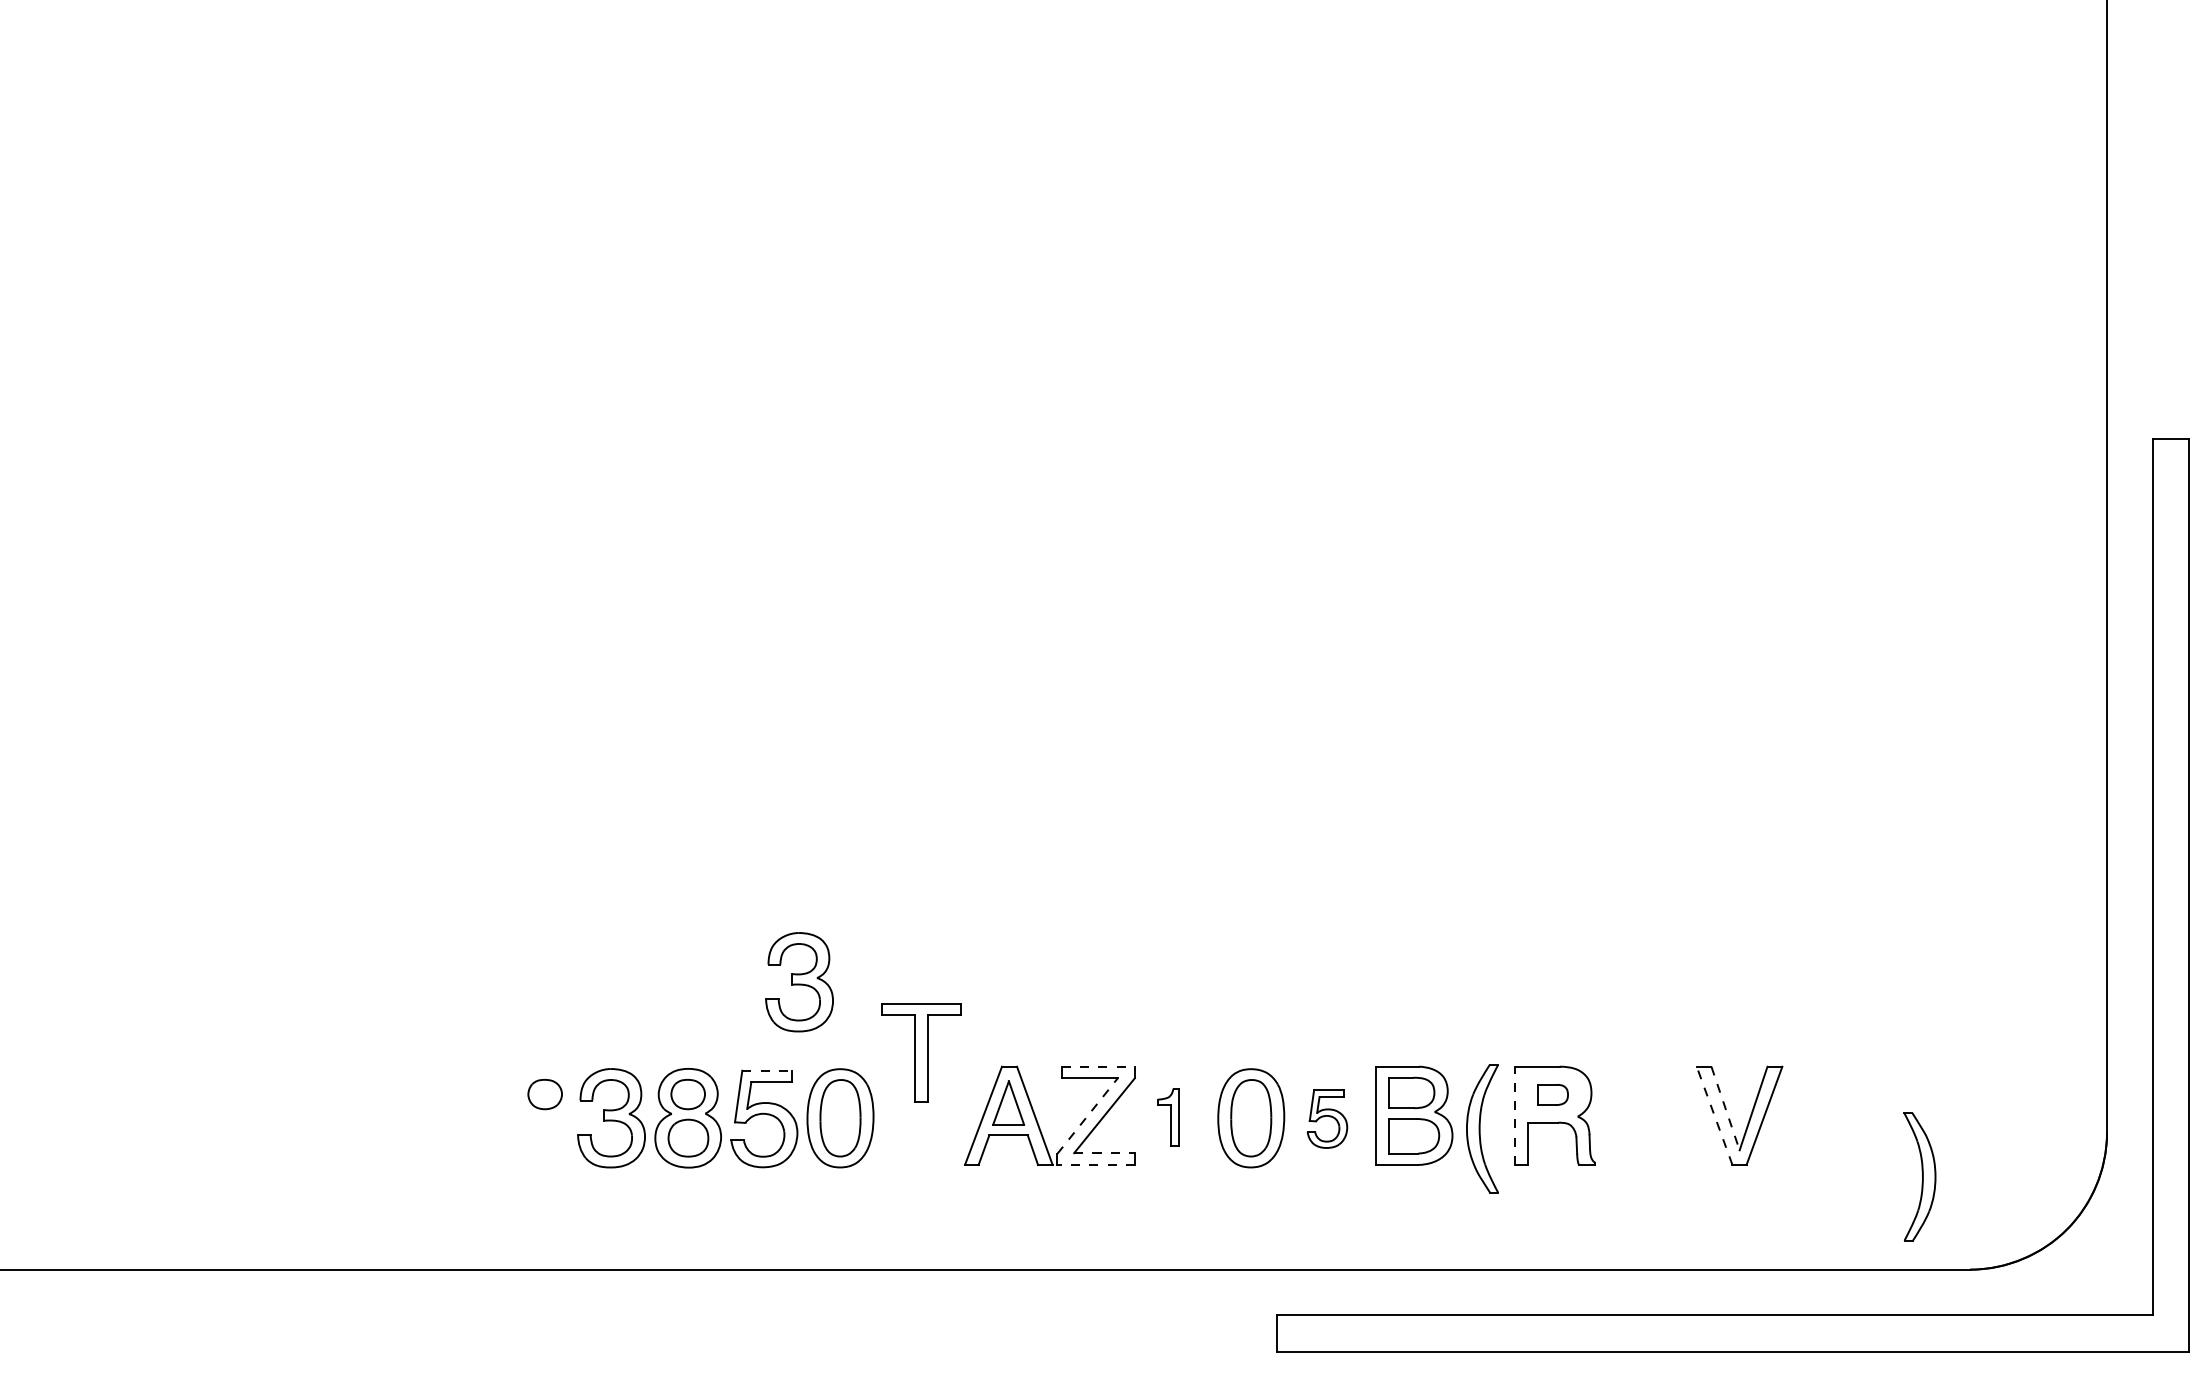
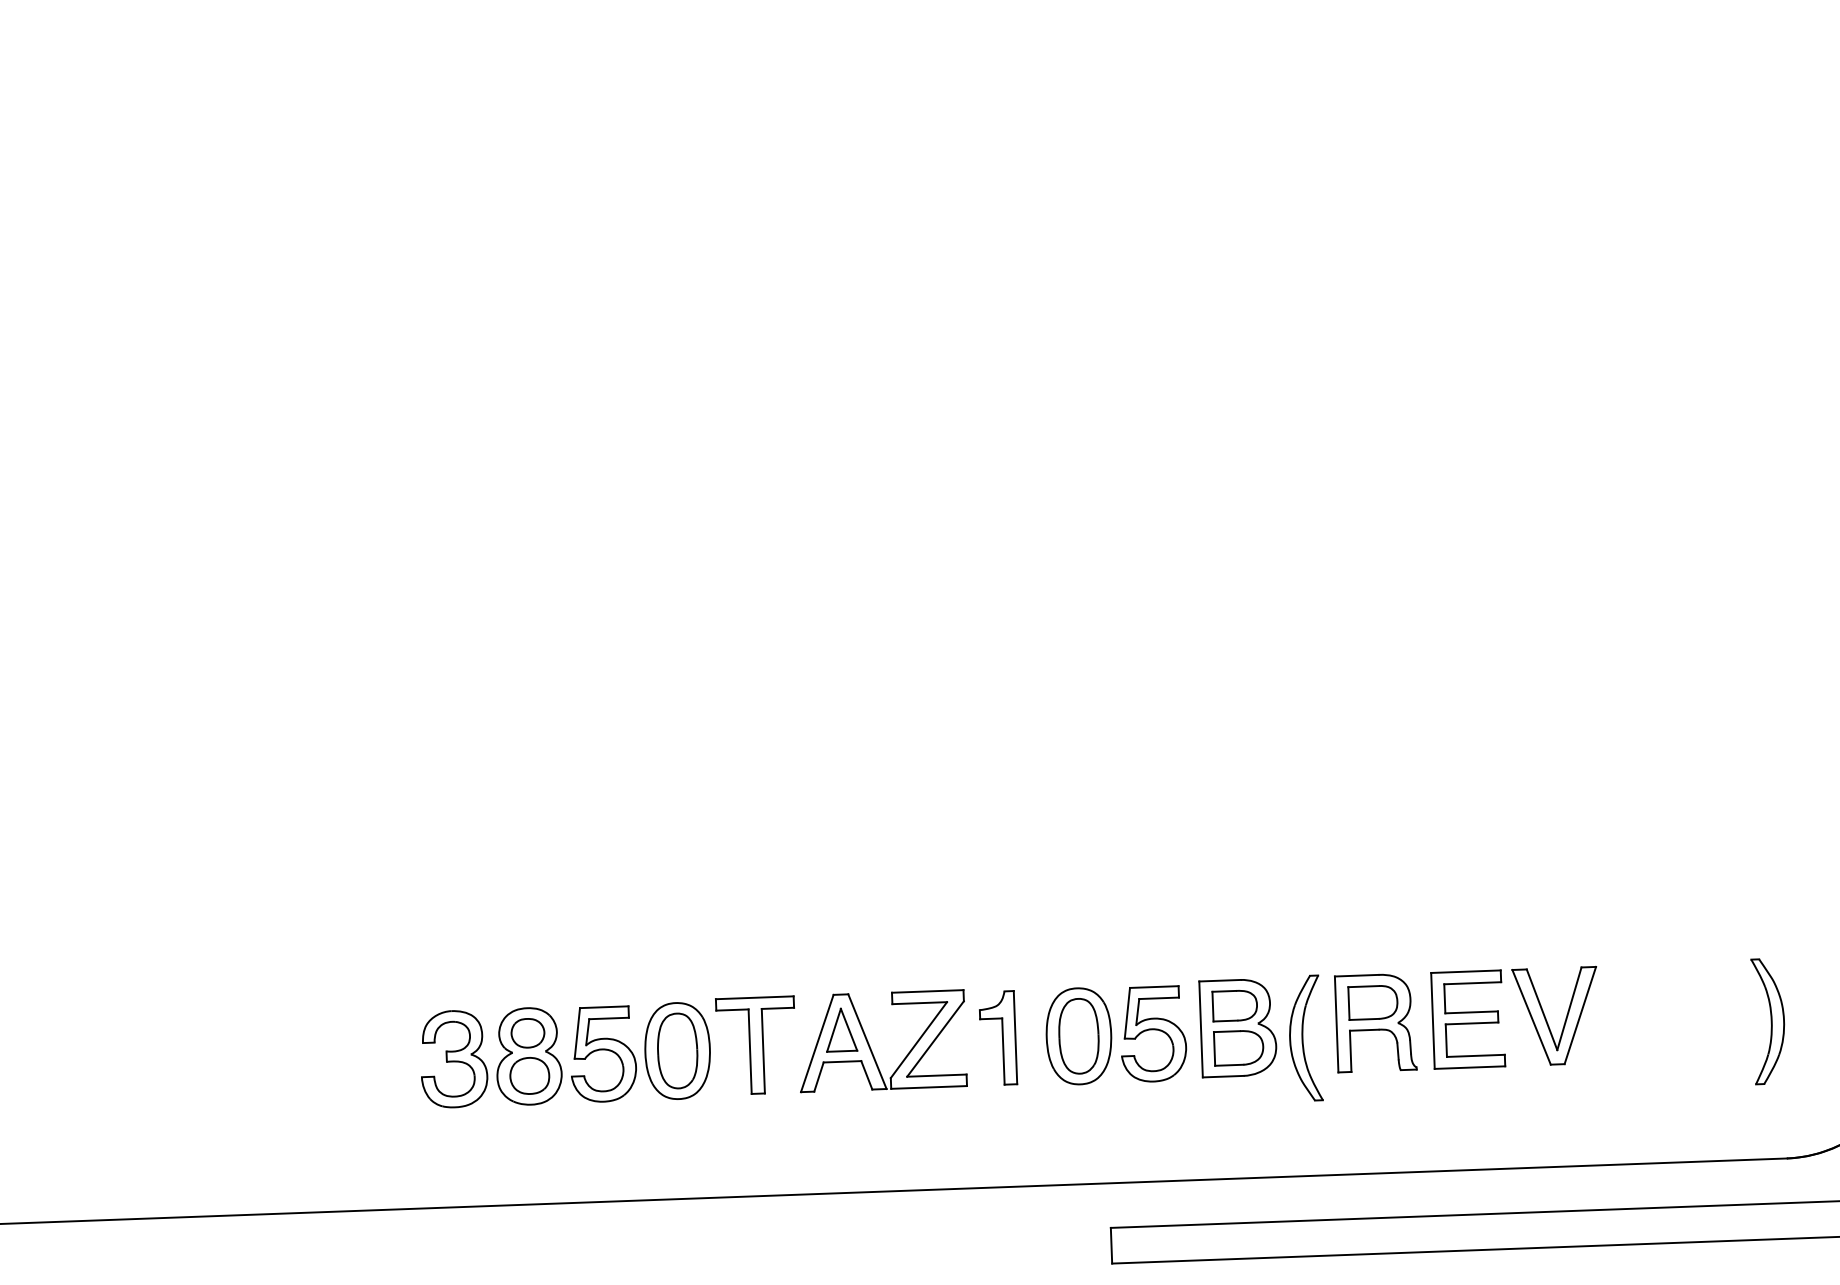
part: (799, 982) -> (632, 919), removed
part: (921, 1052) -> (756, 1045), moved
line: (1098, 1066) -> (927, 991), dashed -> solid
line: (767, 1070) -> (604, 1006), dashed -> solid
part: (544, 1094) -> (387, 1038), removed
part: (1552, 1094) -> (1372, 1002), size x1.67
line: (1725, 1109) -> (1542, 1010), dashed -> solid
line: (1087, 1115) -> (918, 1039), dashed -> solid
line: (1515, 1115) -> (1337, 1024), dashed -> solid
part: (1649, 1115) -> (1467, 1019), added
line: (1714, 1115) -> (1531, 1017), dashed -> solid
part: (1168, 1117) -> (998, 1038), size x1.67
part: (1327, 1118) -> (1153, 1033), size x1.67
line: (1105, 1153) -> (937, 1075), dashed -> solid
line: (1096, 1164) -> (929, 1087), dashed -> solid
part: (1919, 1176) -> (1768, 1021), moved

